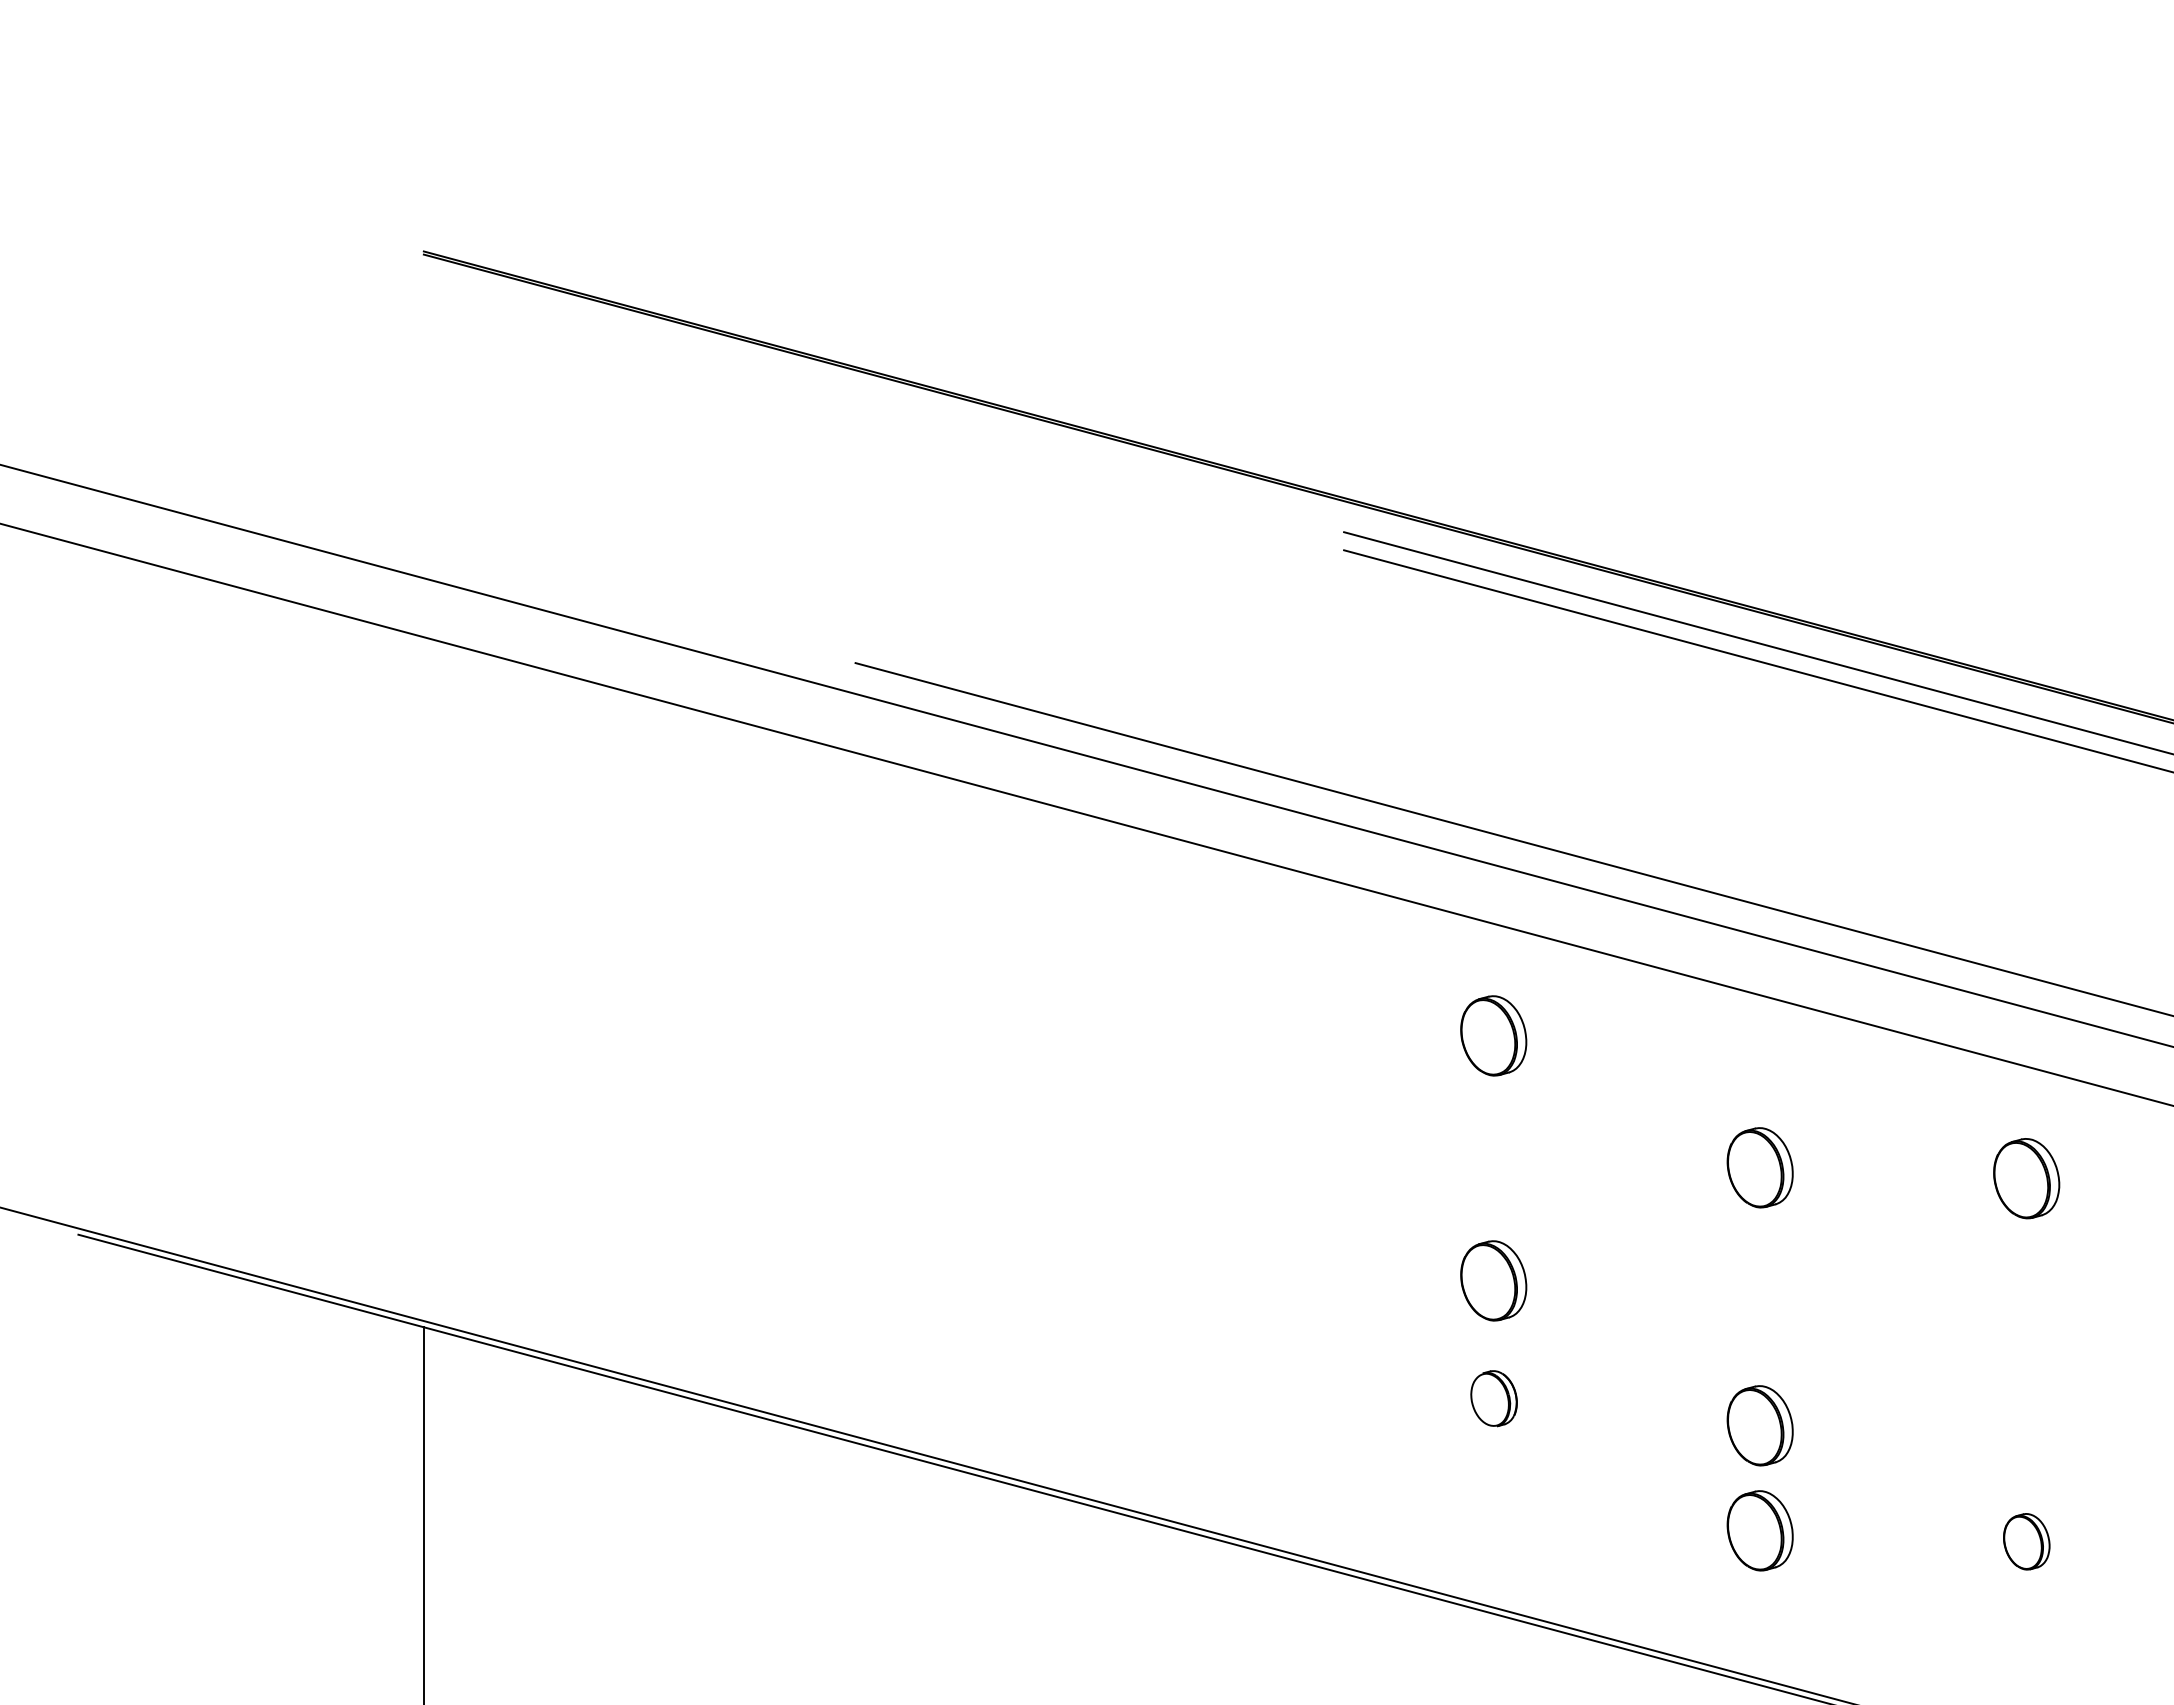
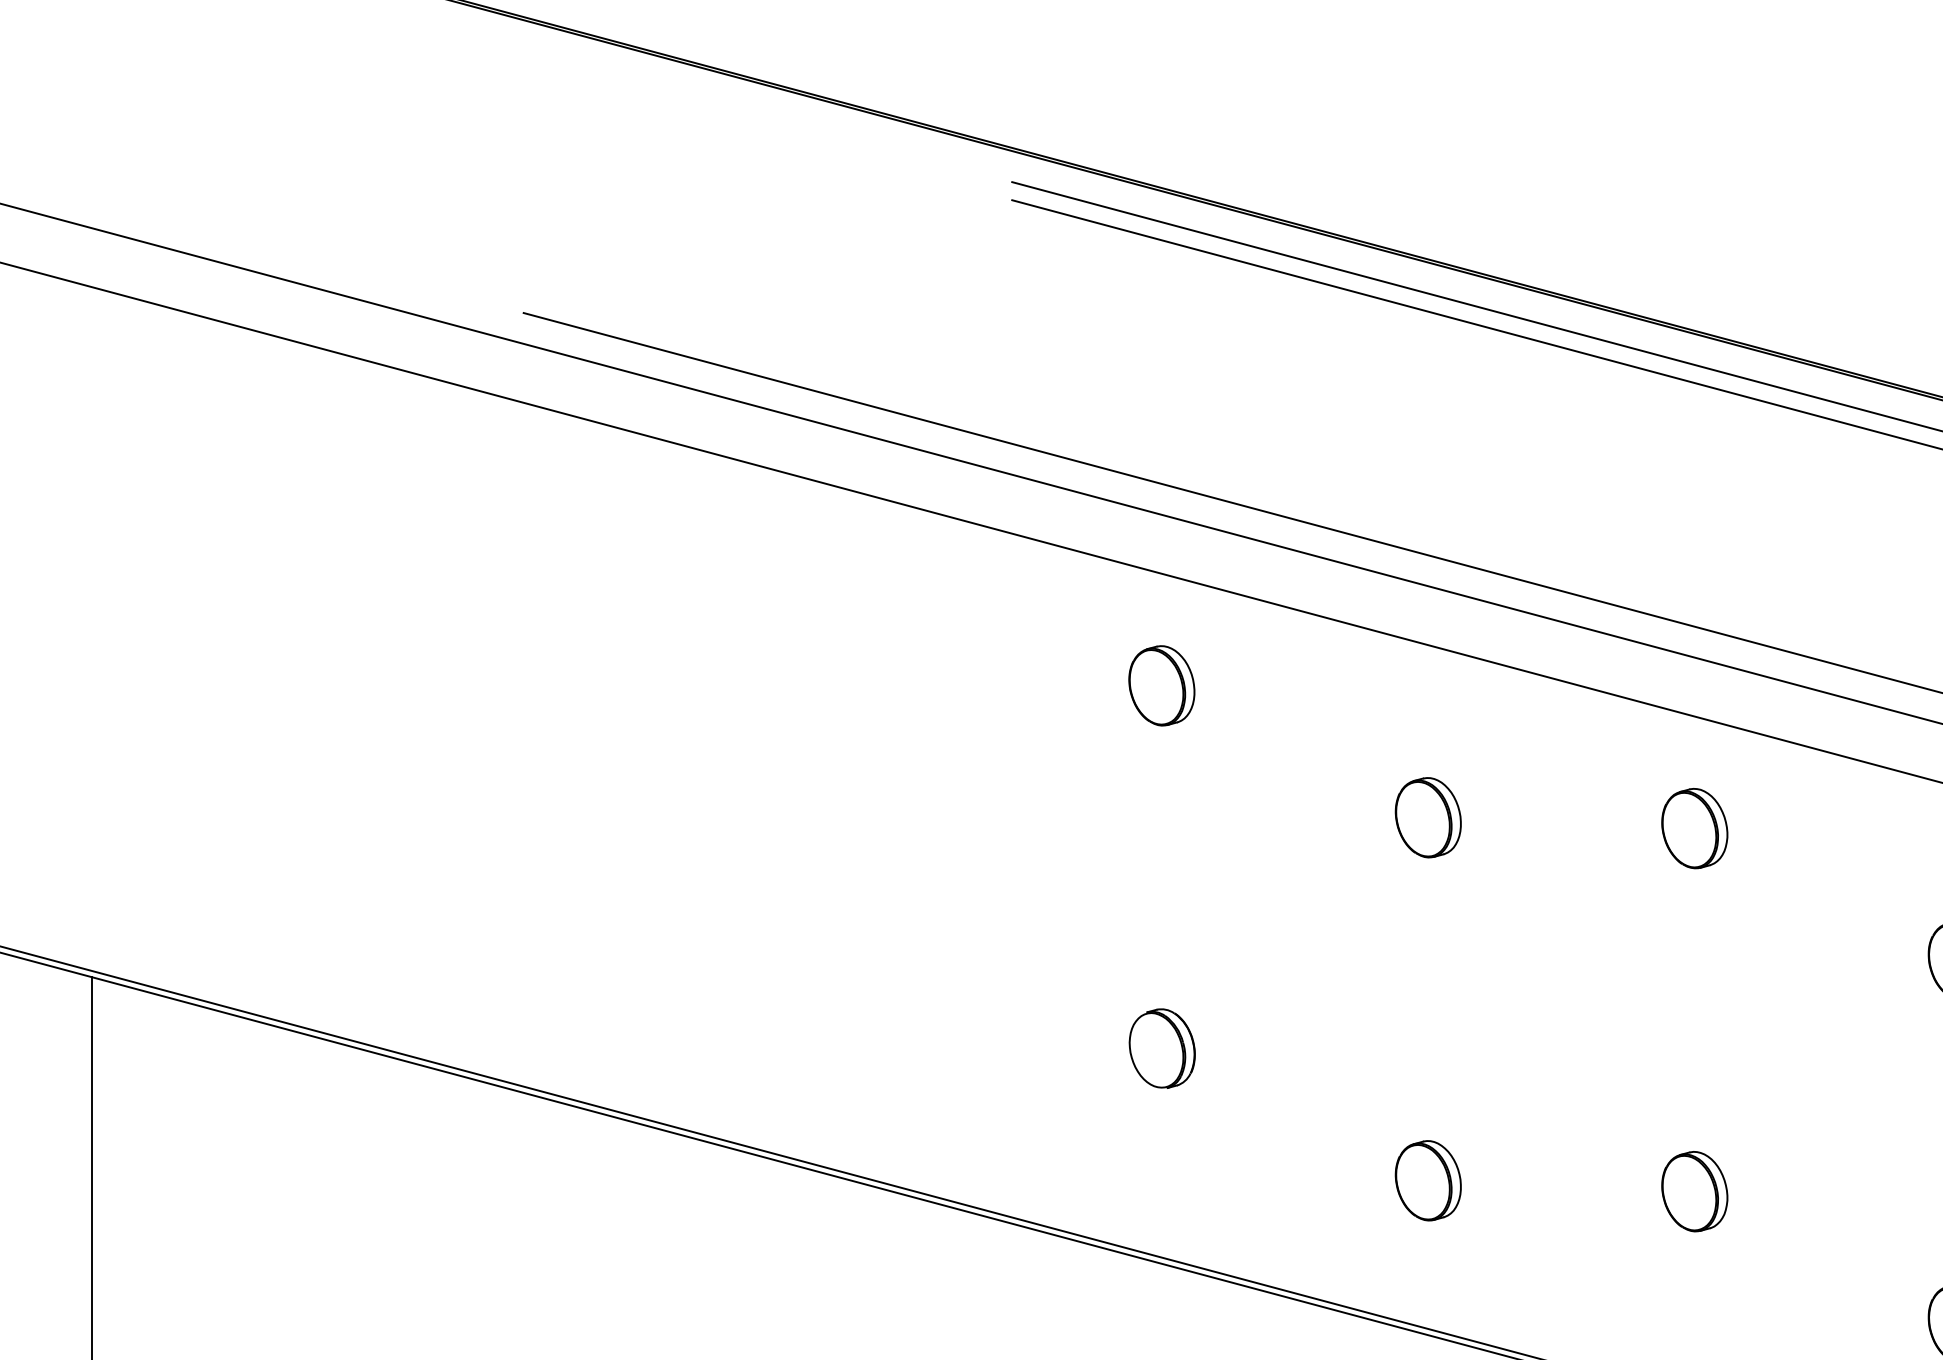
part: (1493, 1280) -> (1161, 930), removed
part: (1493, 1398) -> (1161, 1048), size x1.43
part: (1759, 1425) -> (1427, 1075), removed
part: (2026, 1541) -> (1694, 1191), size x1.43

